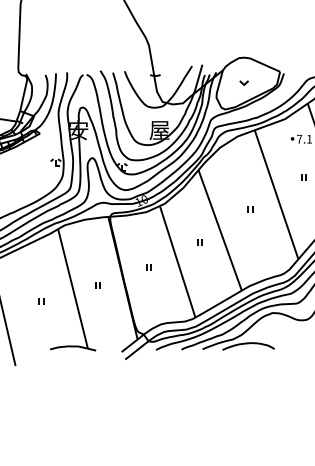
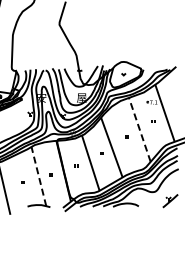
line: (275, 193) -> (139, 129), solid -> dashed
line: (72, 288) -> (38, 176), solid -> dashed

